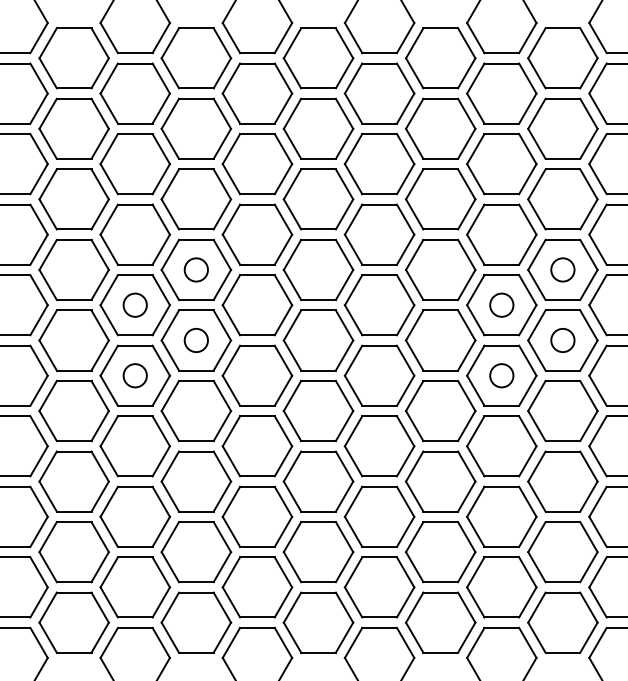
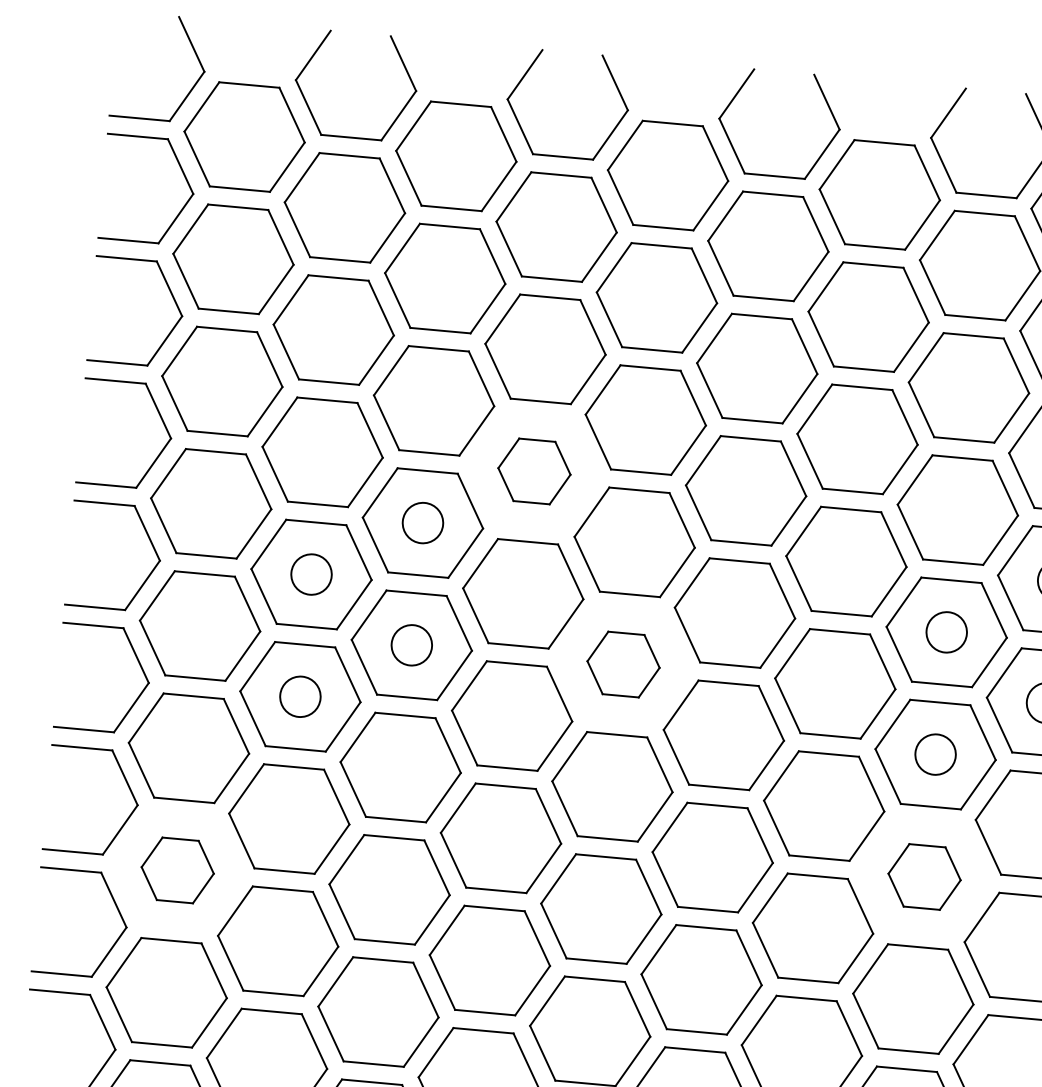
part: (257, 234) -> (534, 471), size x0.6
part: (318, 340) -> (623, 664), size x0.6
part: (501, 446) -> (923, 877), size x0.6
part: (73, 481) -> (176, 870), size x0.6

